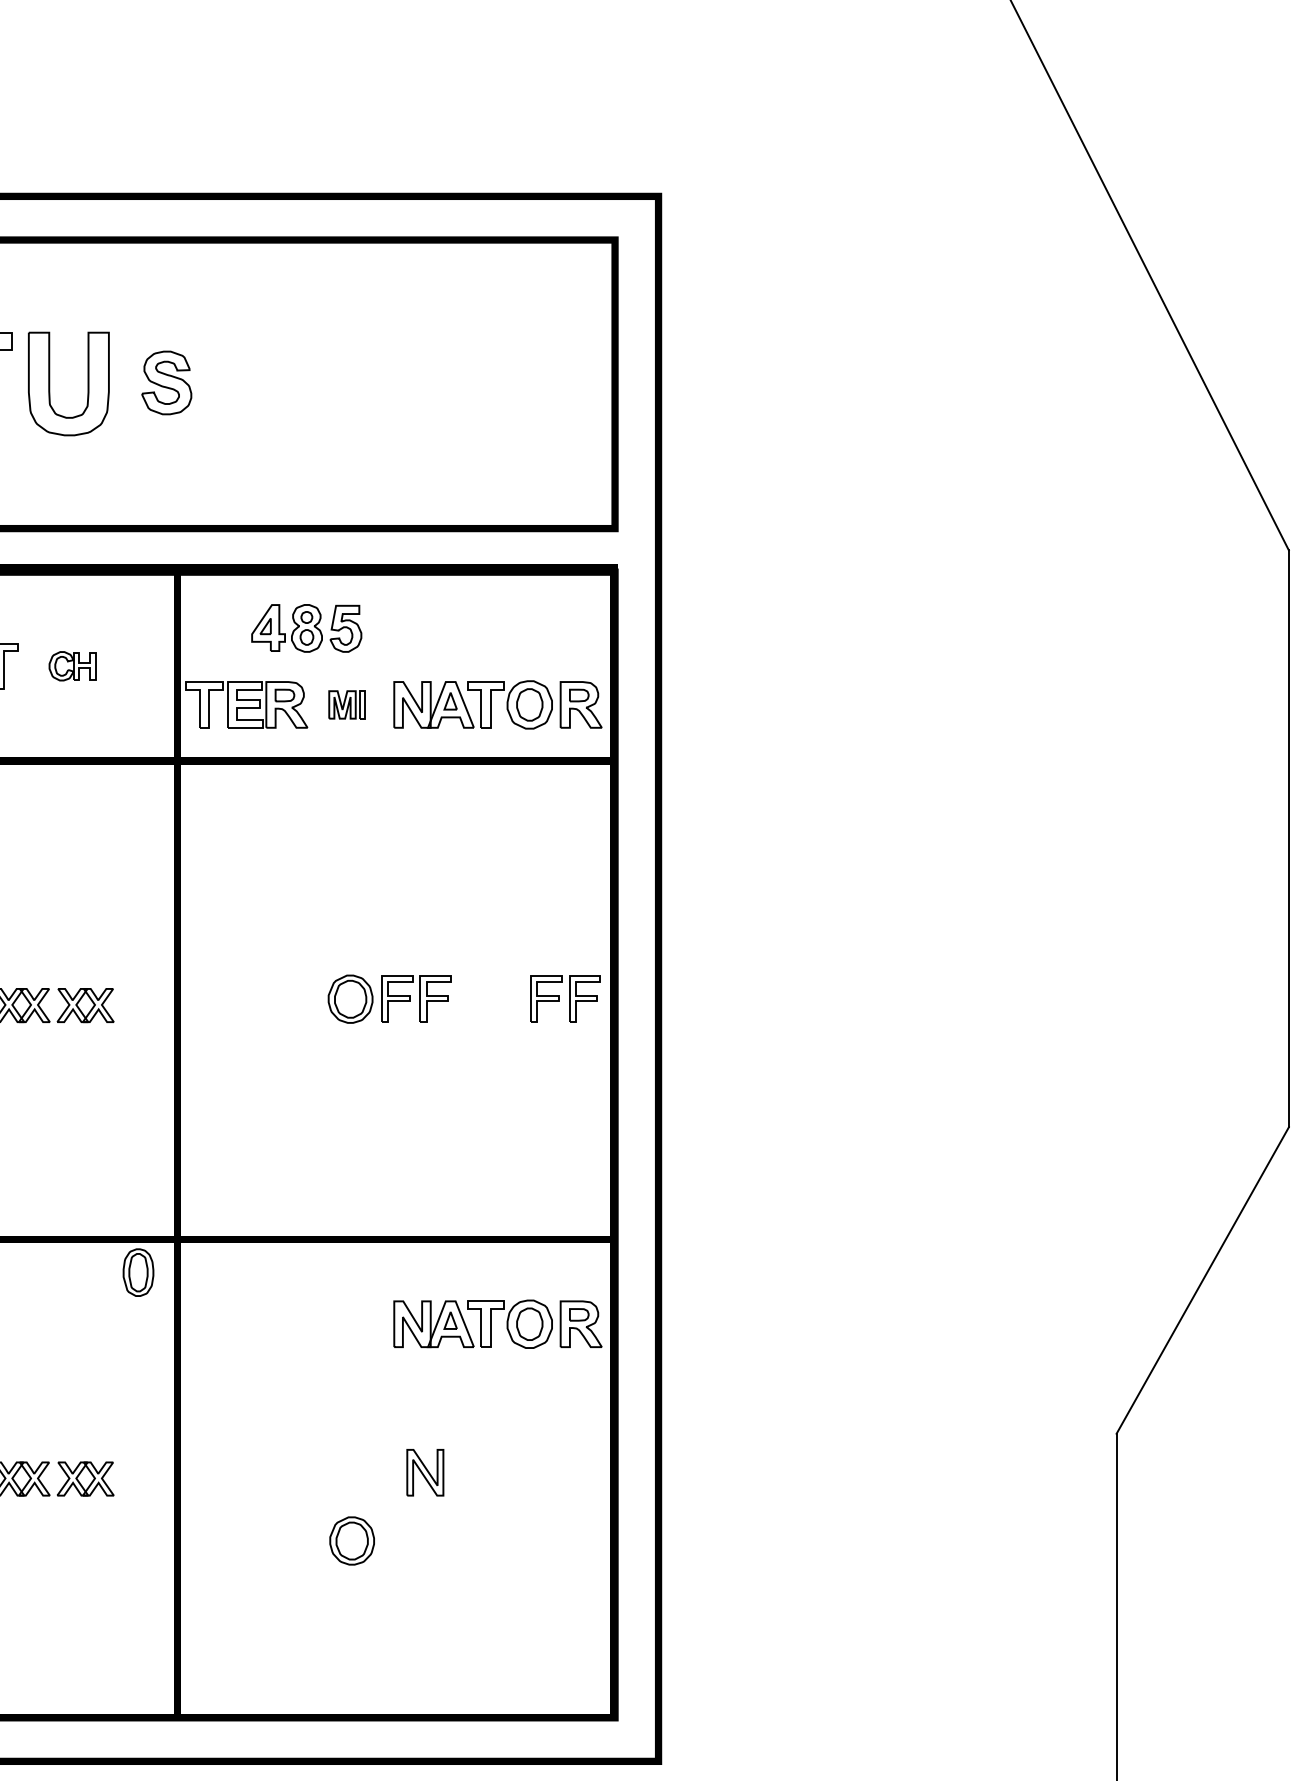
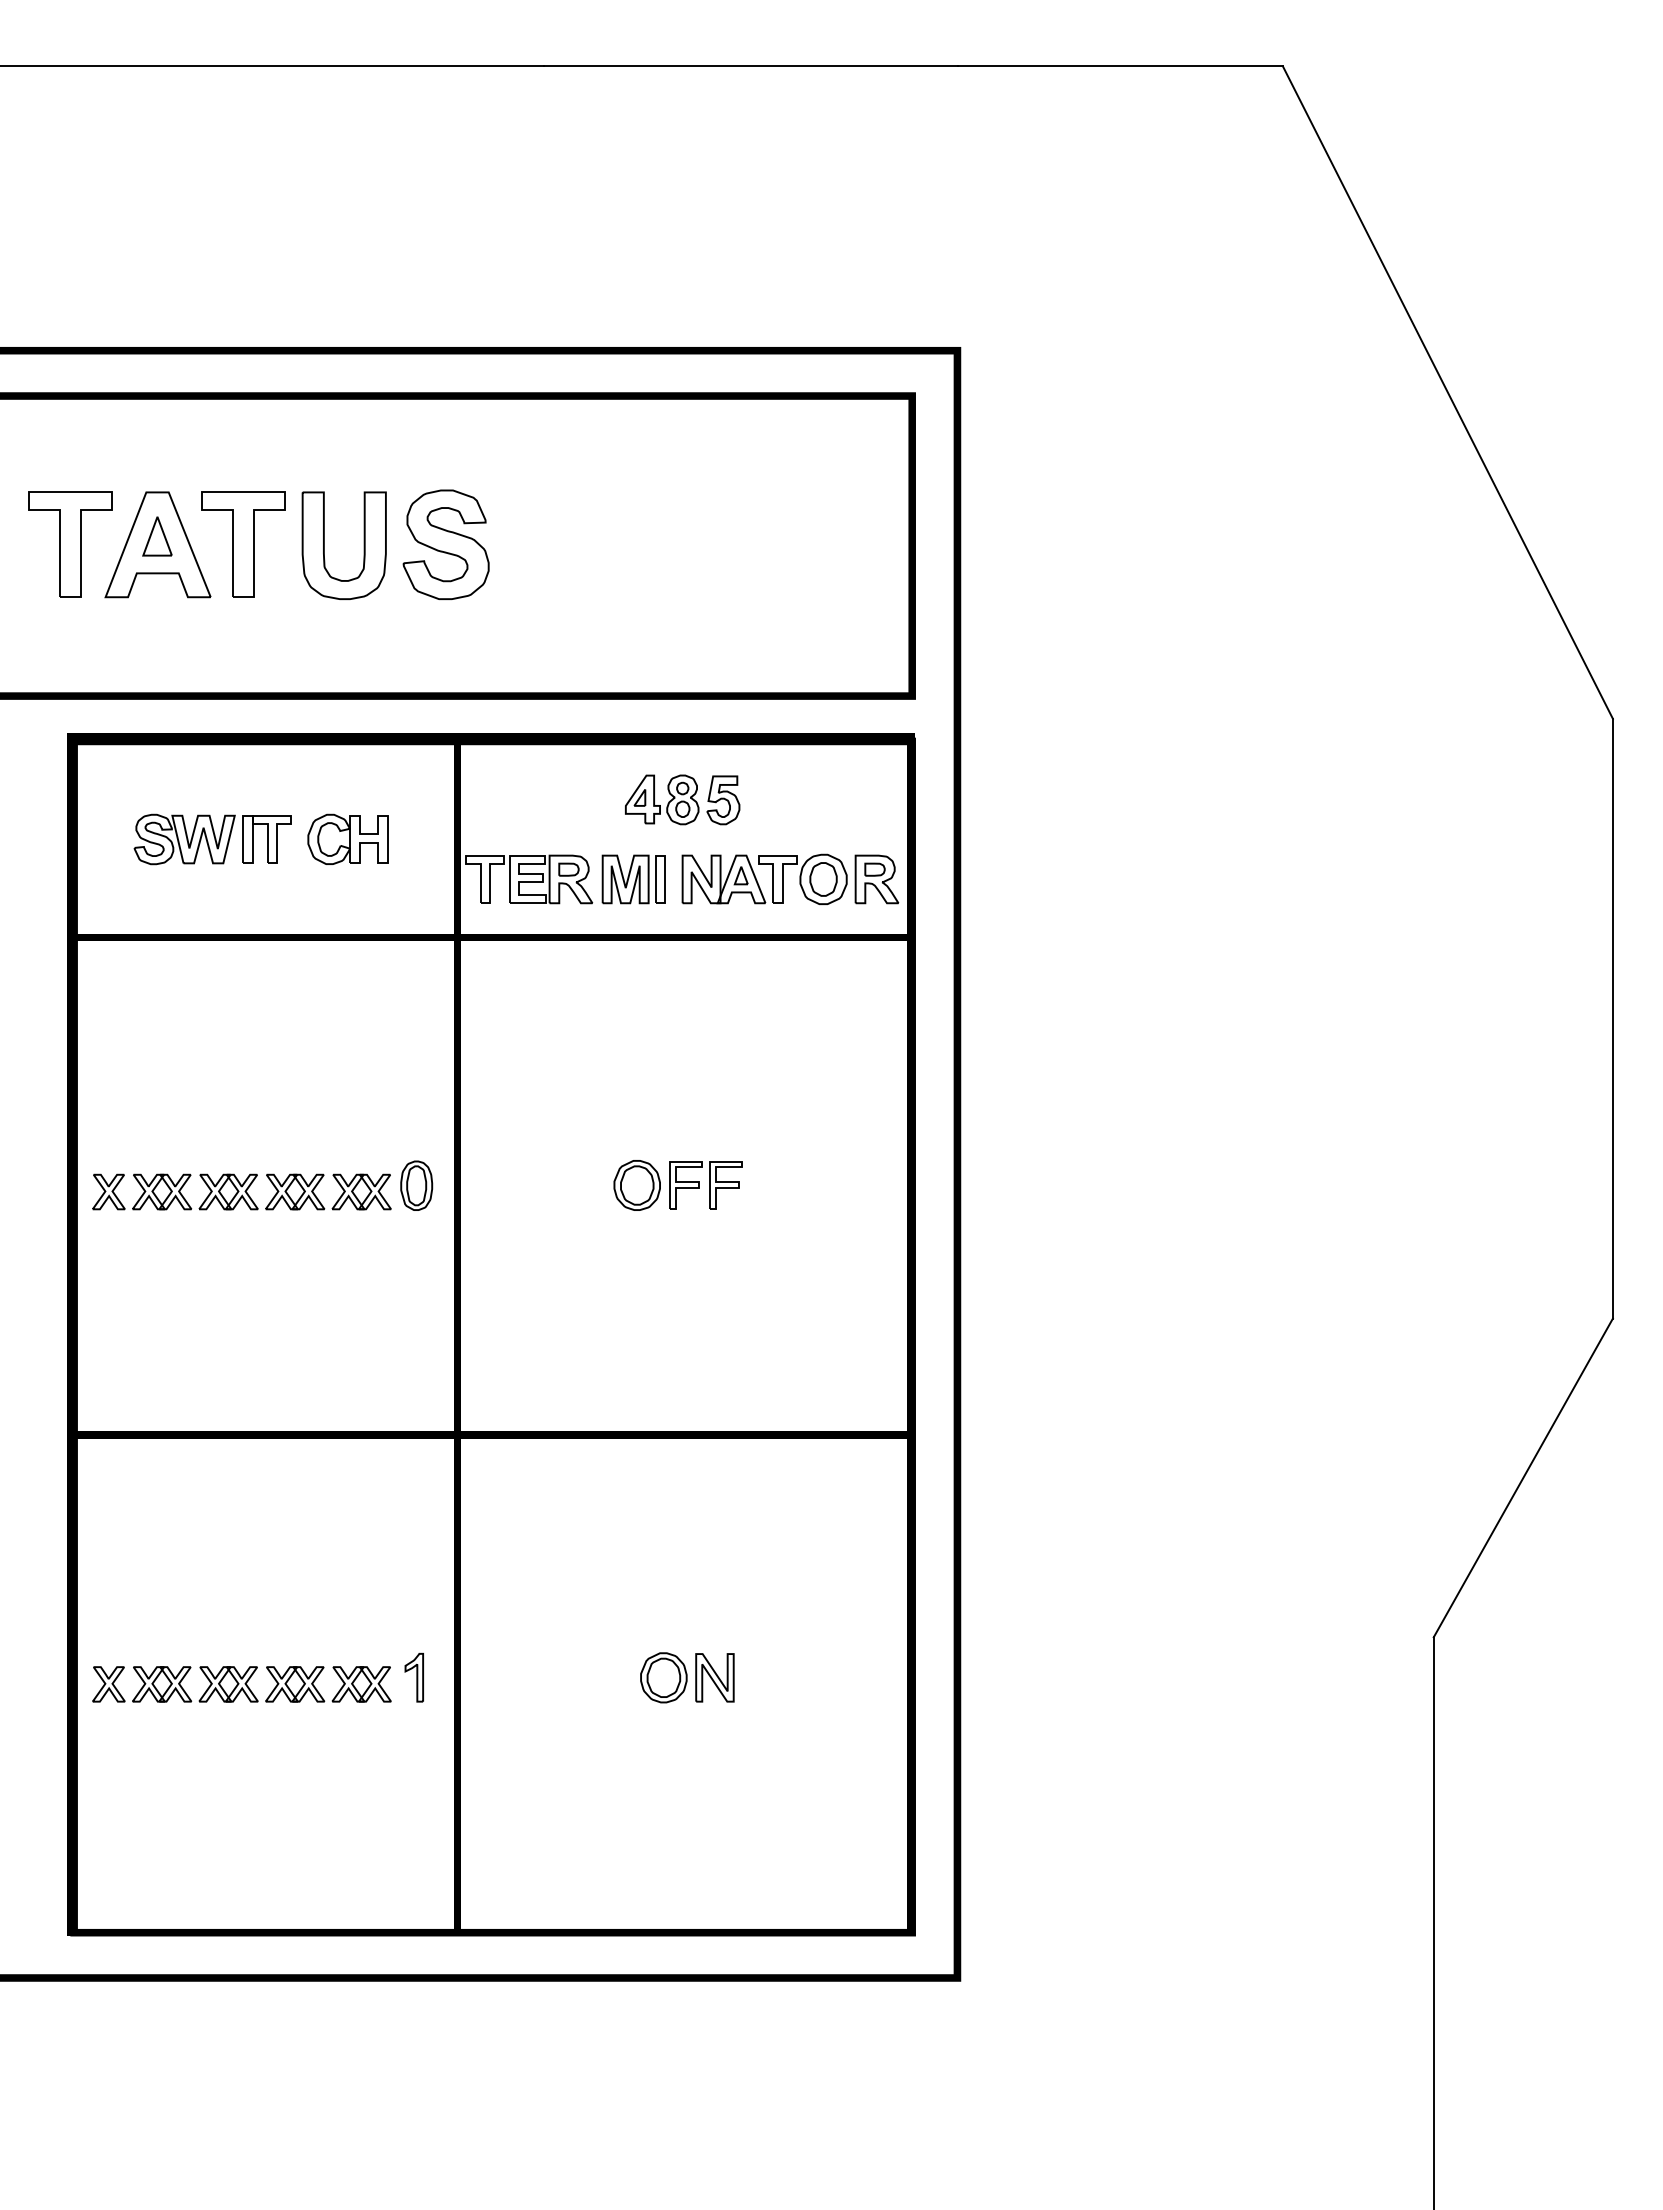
part: (166, 382) -> (445, 544), size x1.67
part: (306, 628) -> (682, 799), moved
part: (71, 665) -> (347, 838), size x1.67
part: (347, 704) -> (633, 879), size x1.67
part: (565, 999) -> (860, 1185), removed
part: (138, 1272) -> (416, 1185), moved
part: (491, 1323) -> (783, 1522), removed
part: (135, 1472) -> (413, 1677), added
part: (351, 1540) -> (663, 1677), moved

